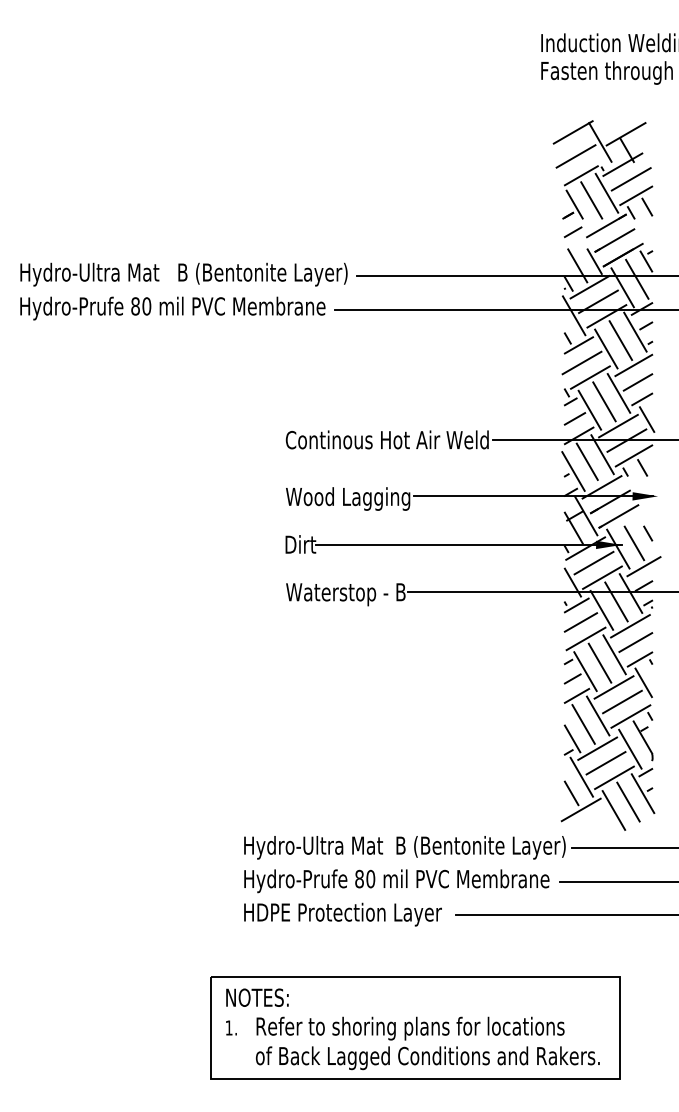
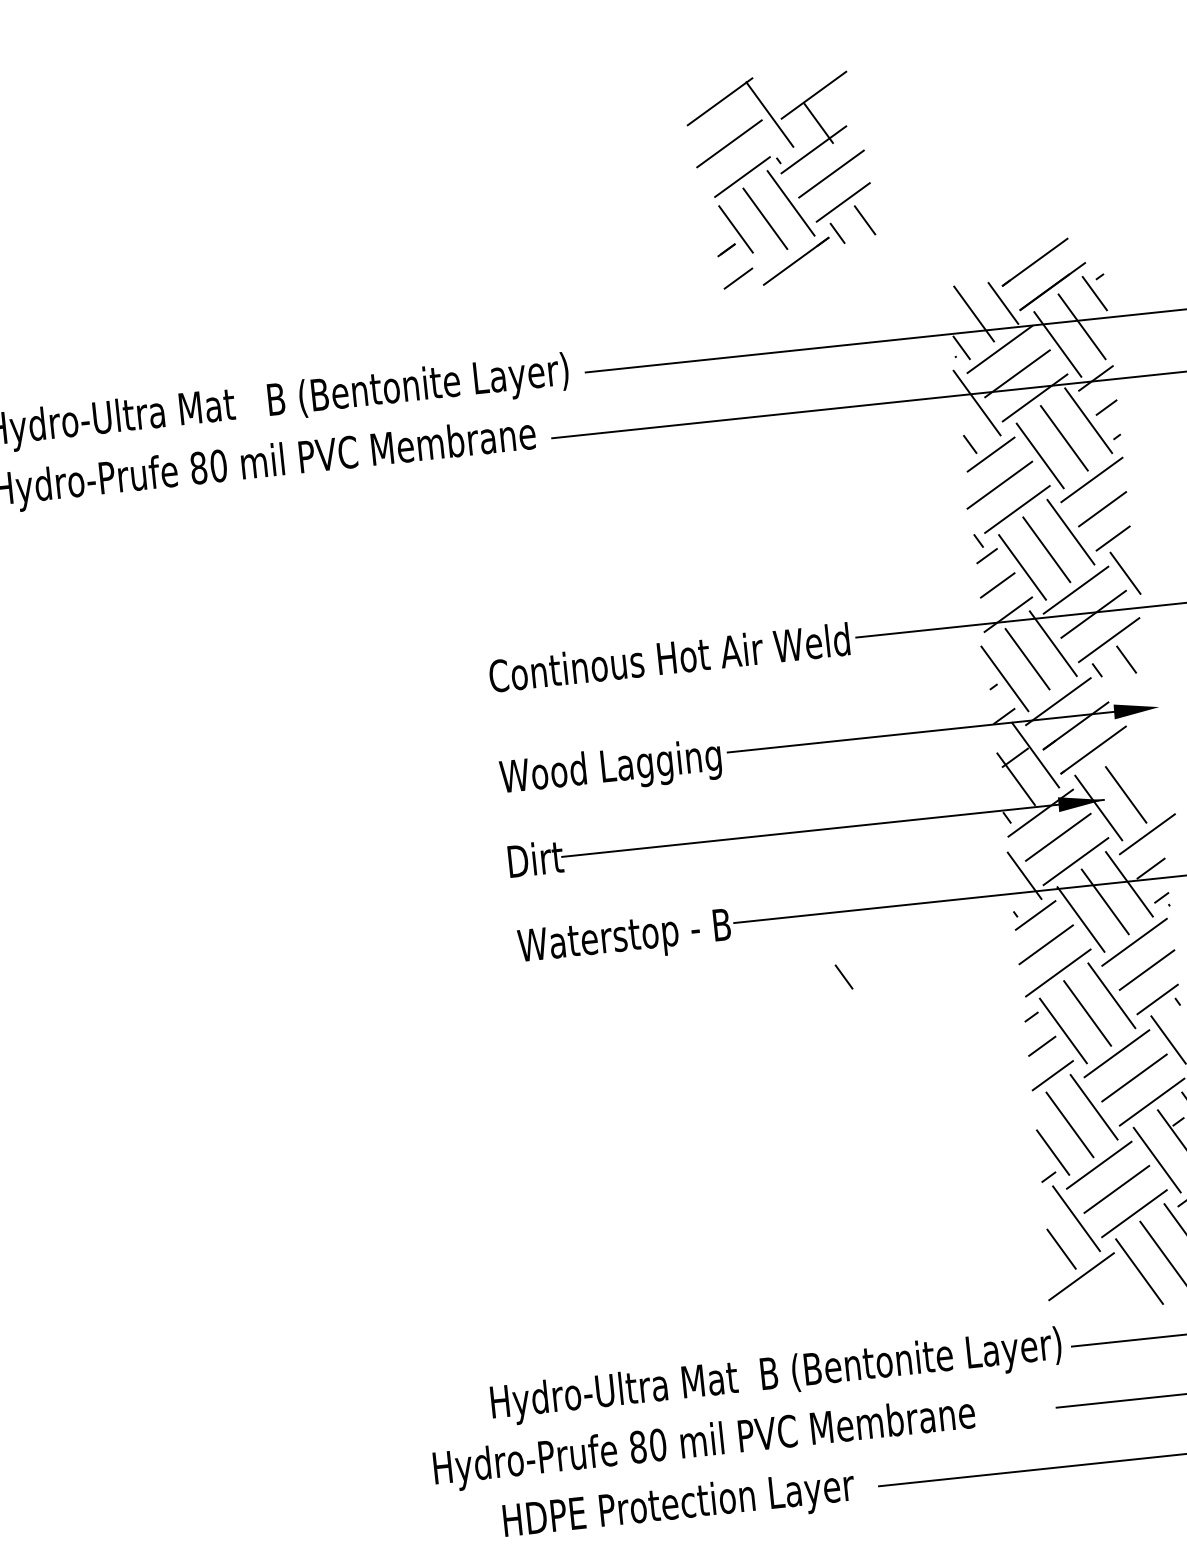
part: (602, 179) -> (780, 179), moved
line: (648, 533) -> (844, 976), moved
text: (396, 881) -> (704, 1444), moved

